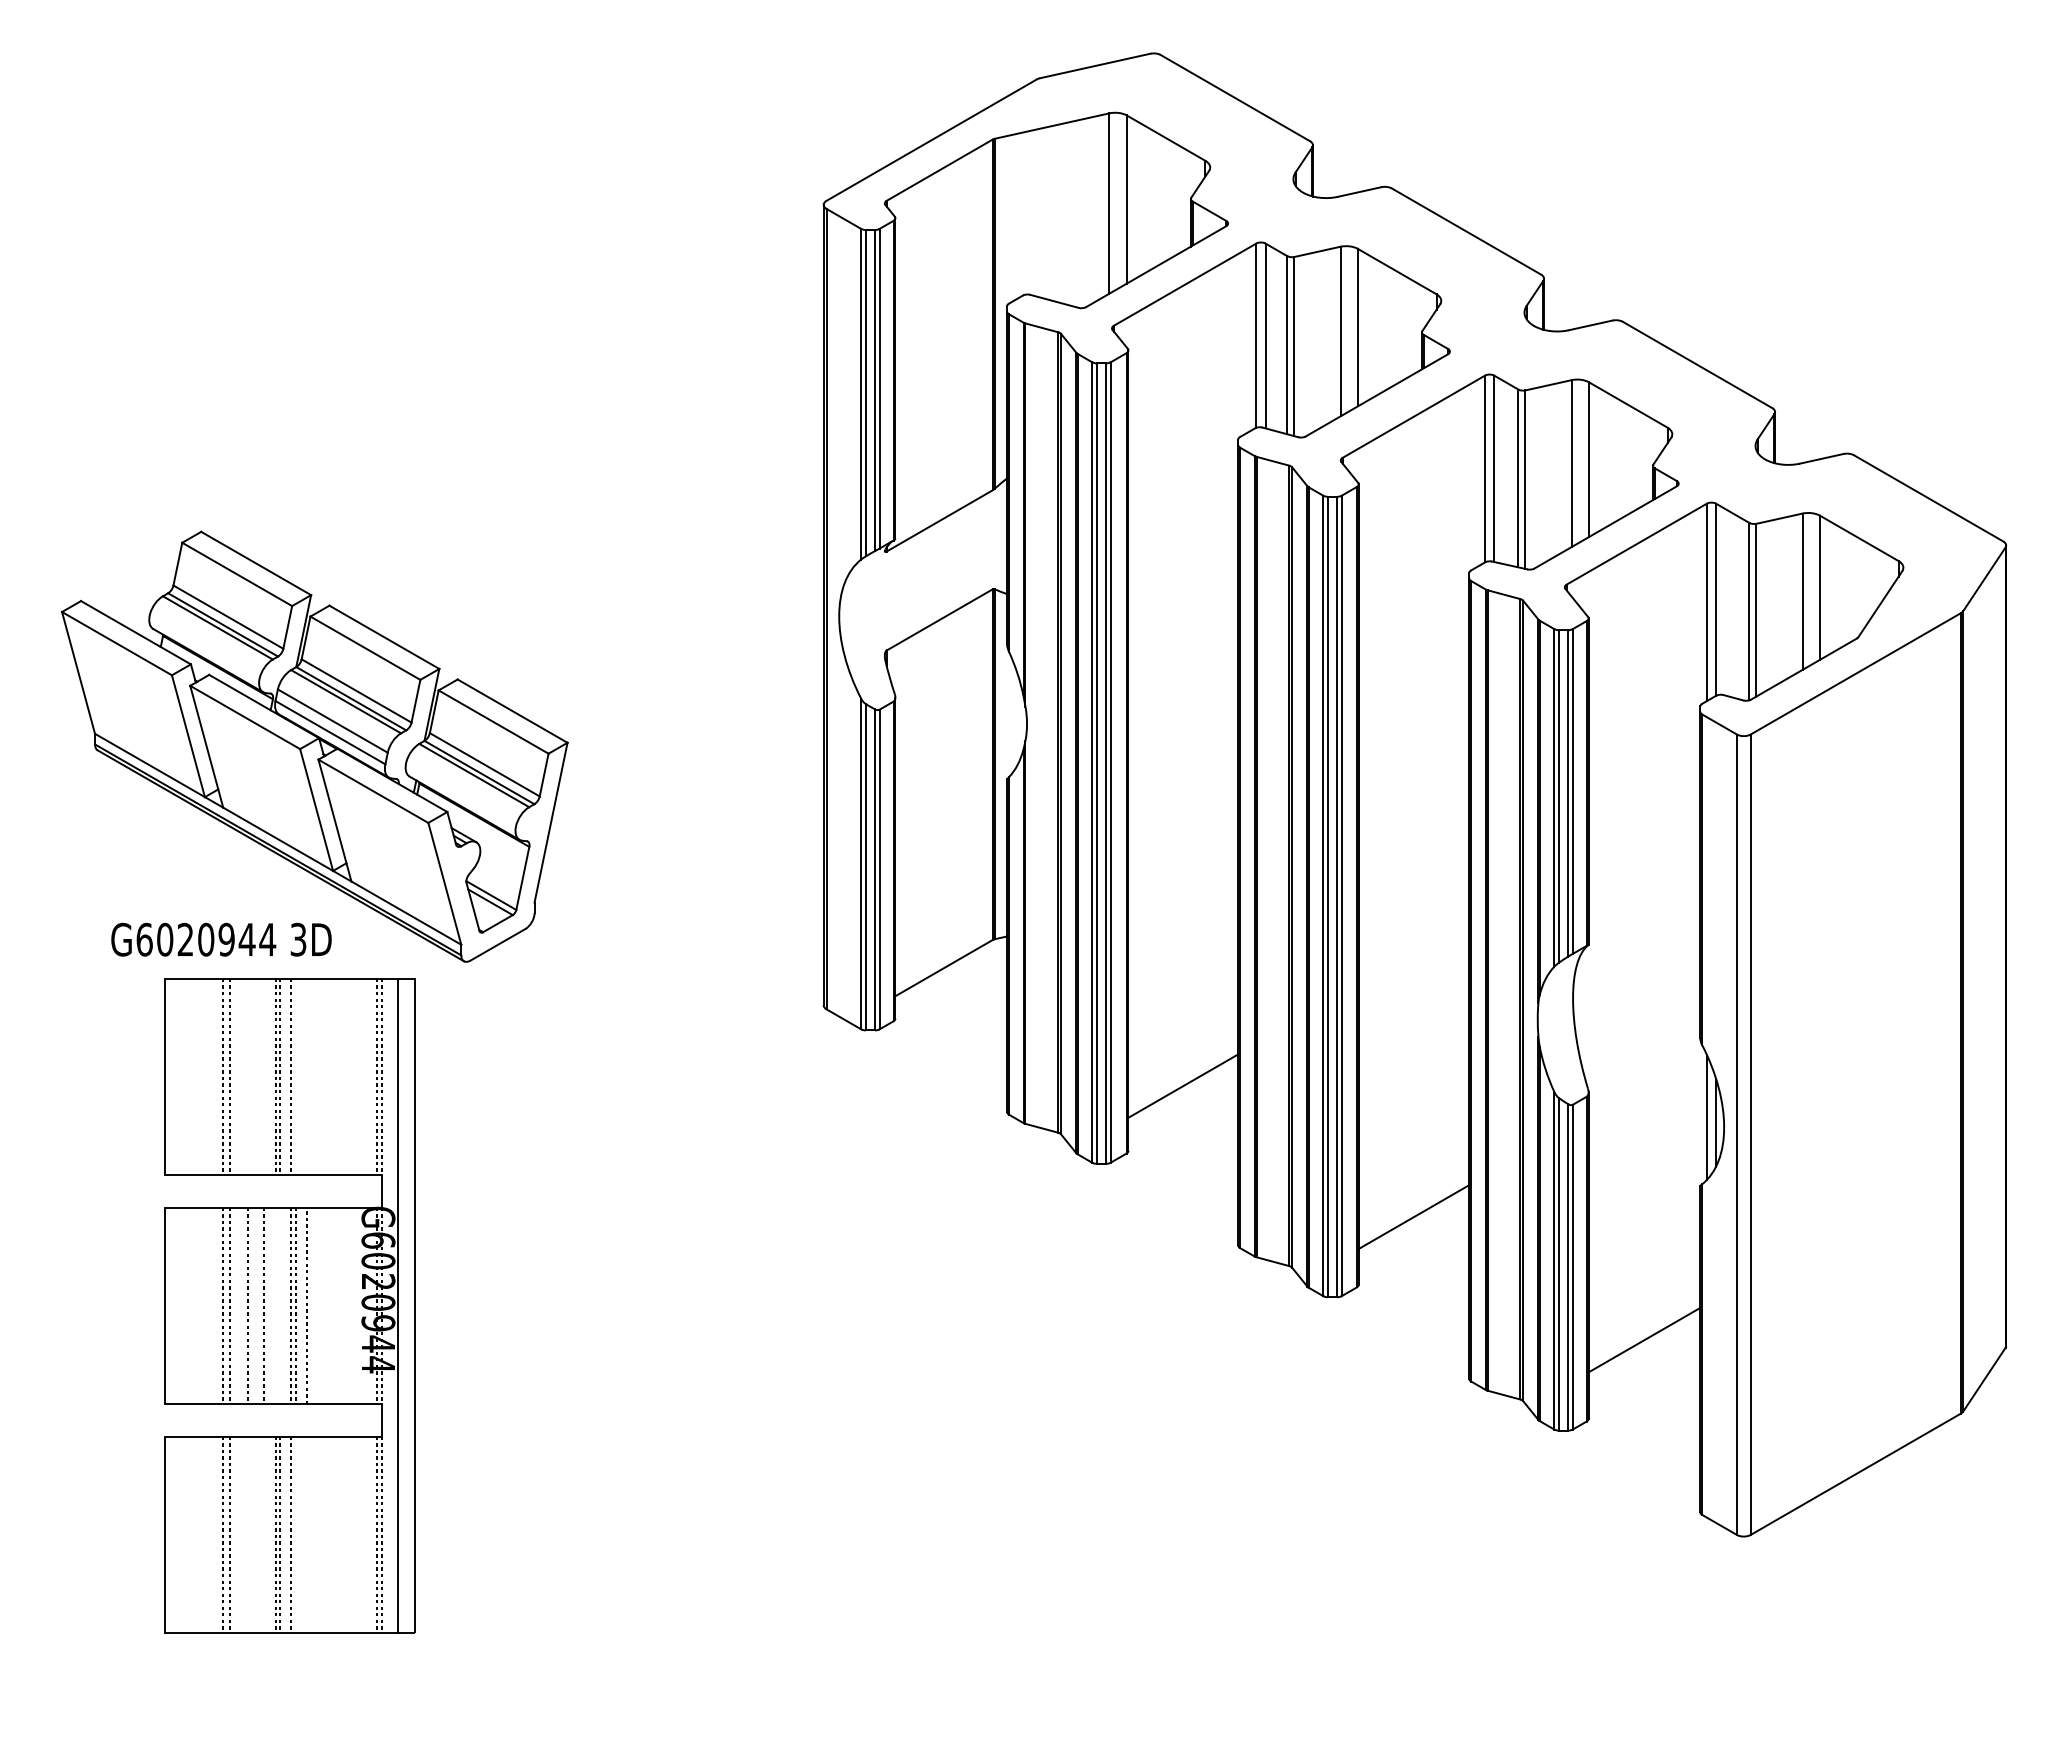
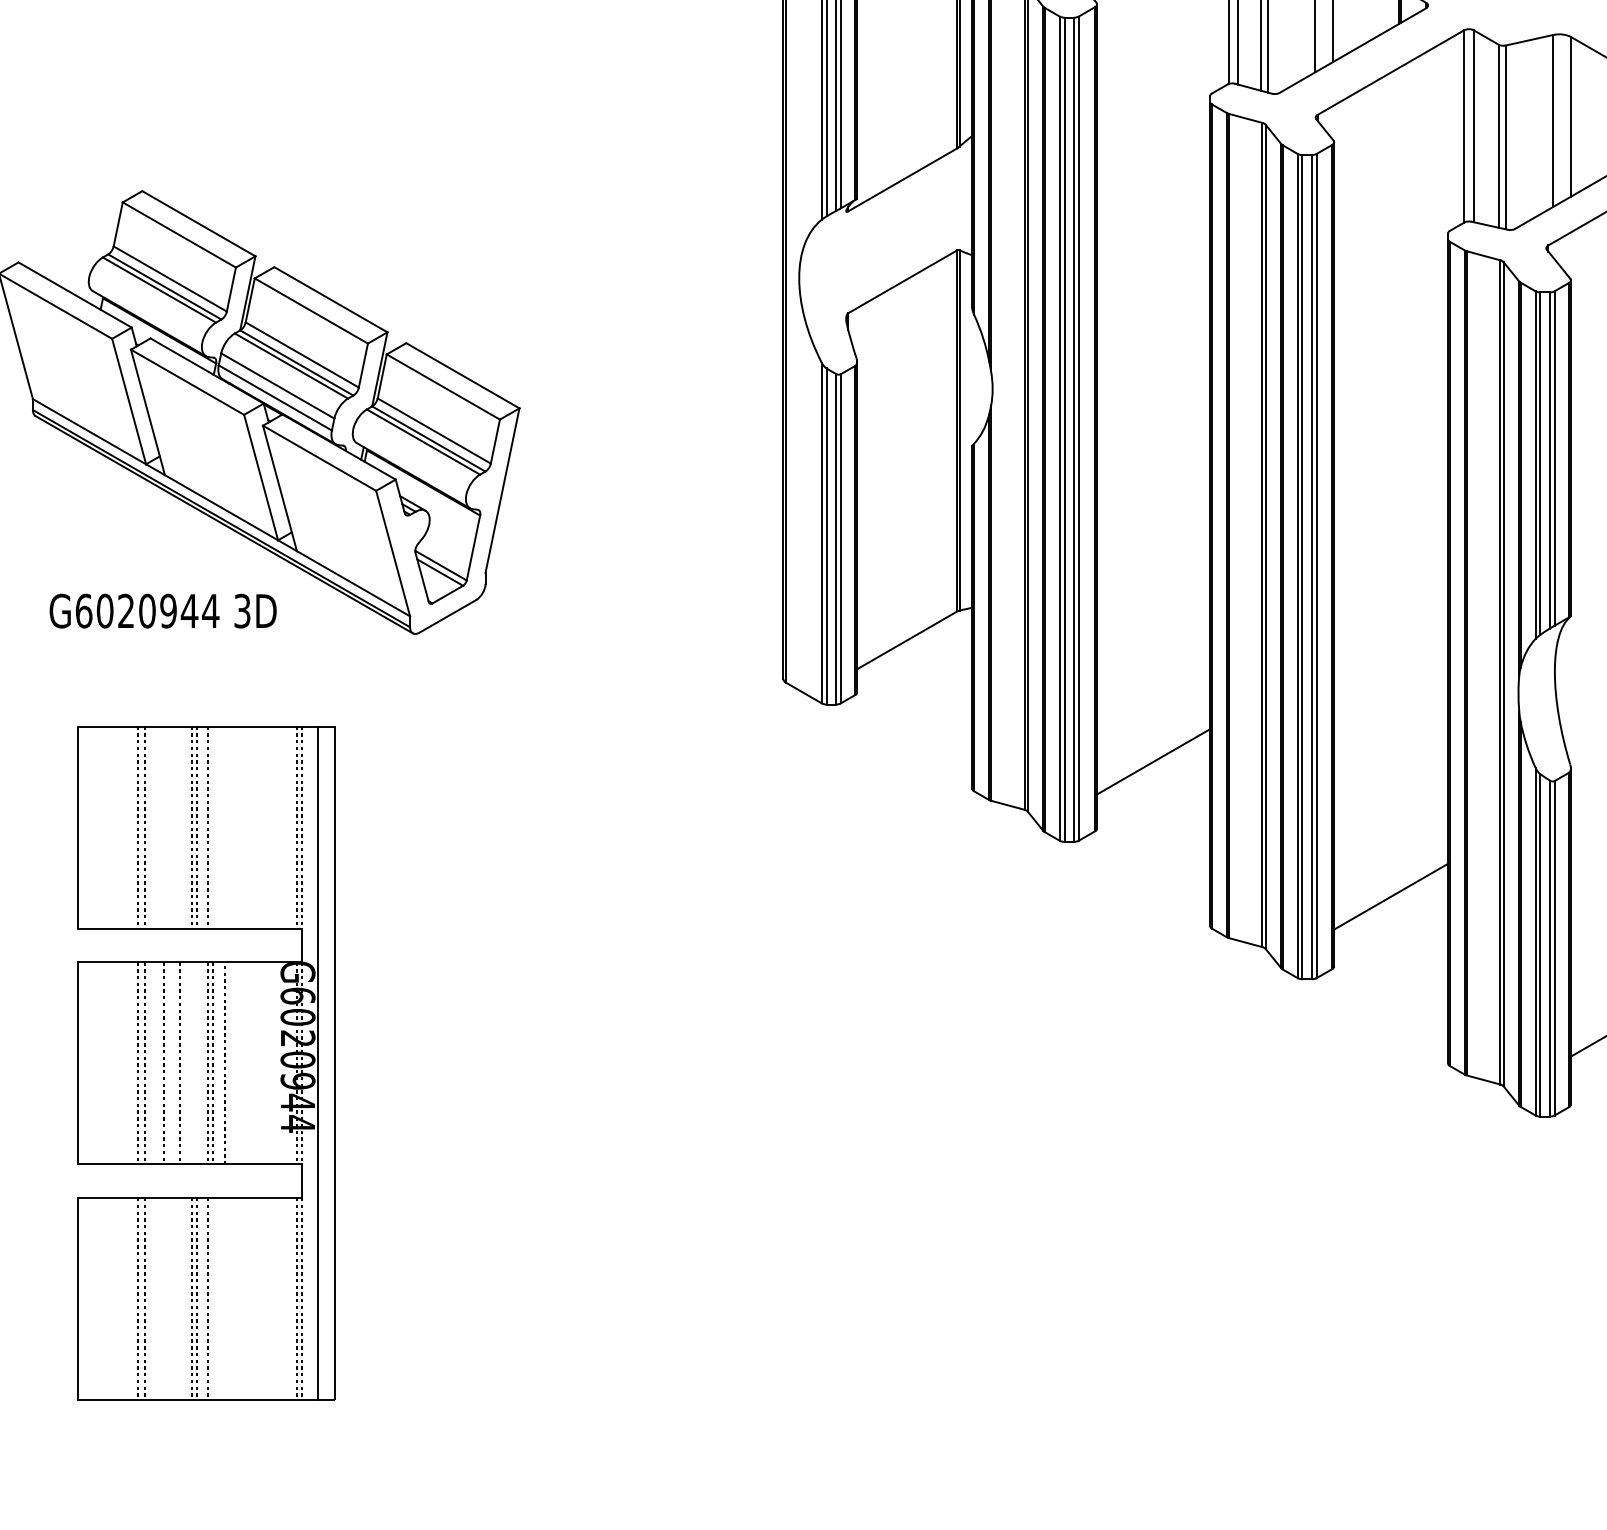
part: (289, 1305) -> (206, 1062), moved

